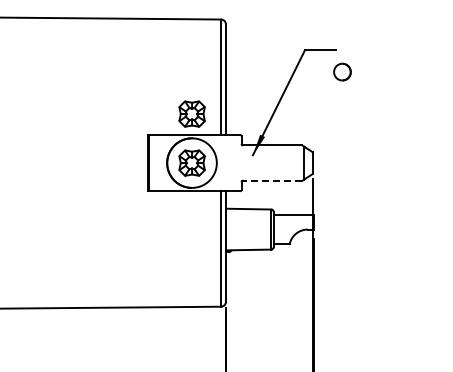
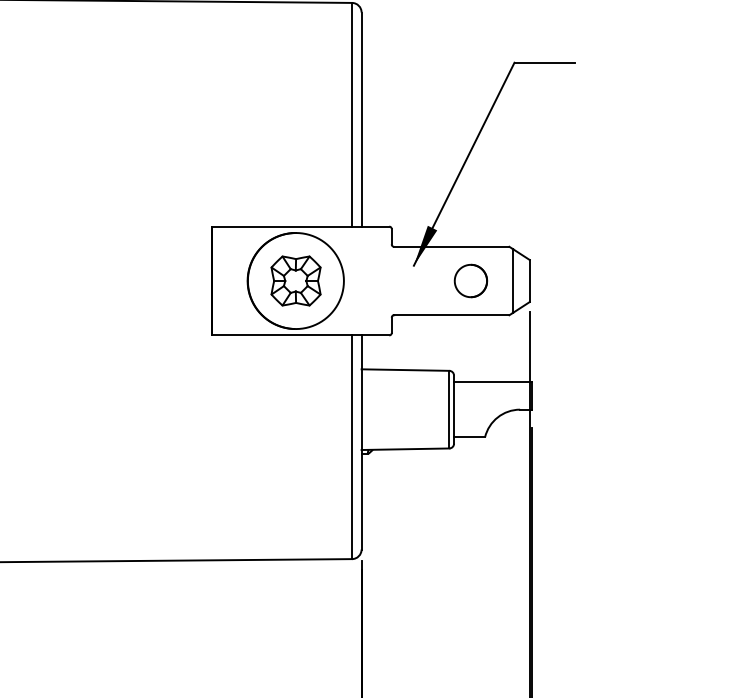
part: (342, 71) -> (471, 279), moved
part: (191, 113) -> (294, 184), removed
line: (272, 180) -> (451, 314), dashed -> solid

